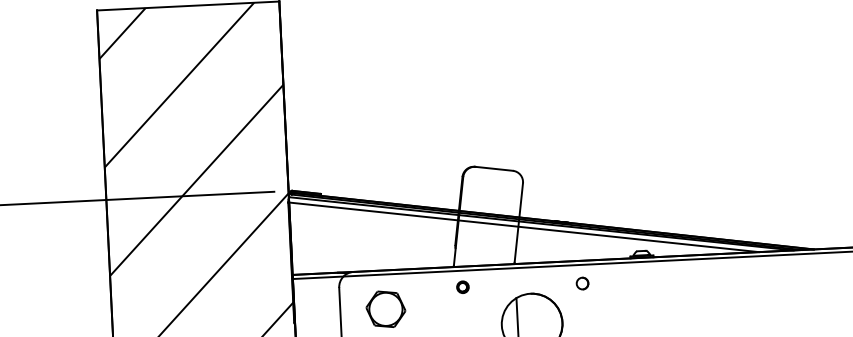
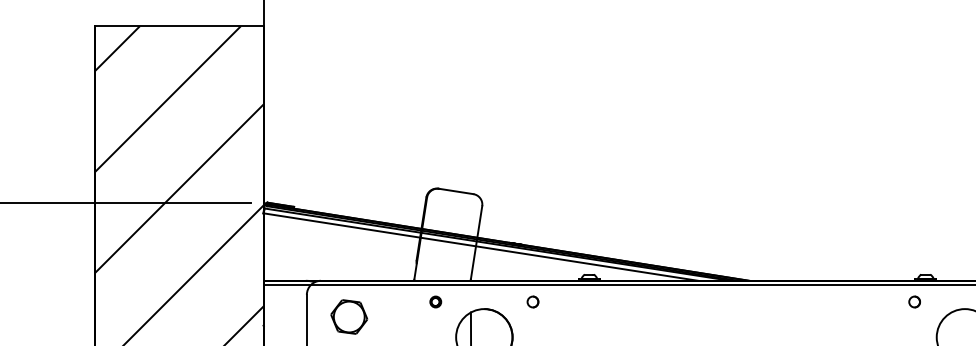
part: (462, 286) -> (435, 301), moved

